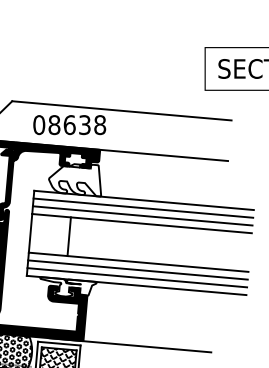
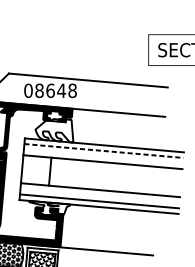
text: (84, 125) -> (61, 91), 08638 -> 08648
line: (143, 208) -> (104, 151), solid -> dashed
line: (142, 215) -> (103, 156), removed
line: (137, 269) -> (99, 195), removed

